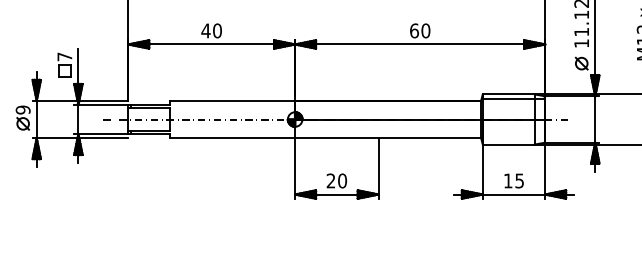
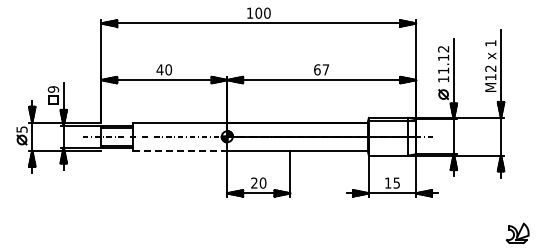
text: (425, 30) -> (325, 69), 60 -> 67
text: (64, 56) -> (53, 89), 7 -> 9
text: (22, 109) -> (21, 129), 9 -> 5
line: (233, 137) -> (180, 150), solid -> dashed

